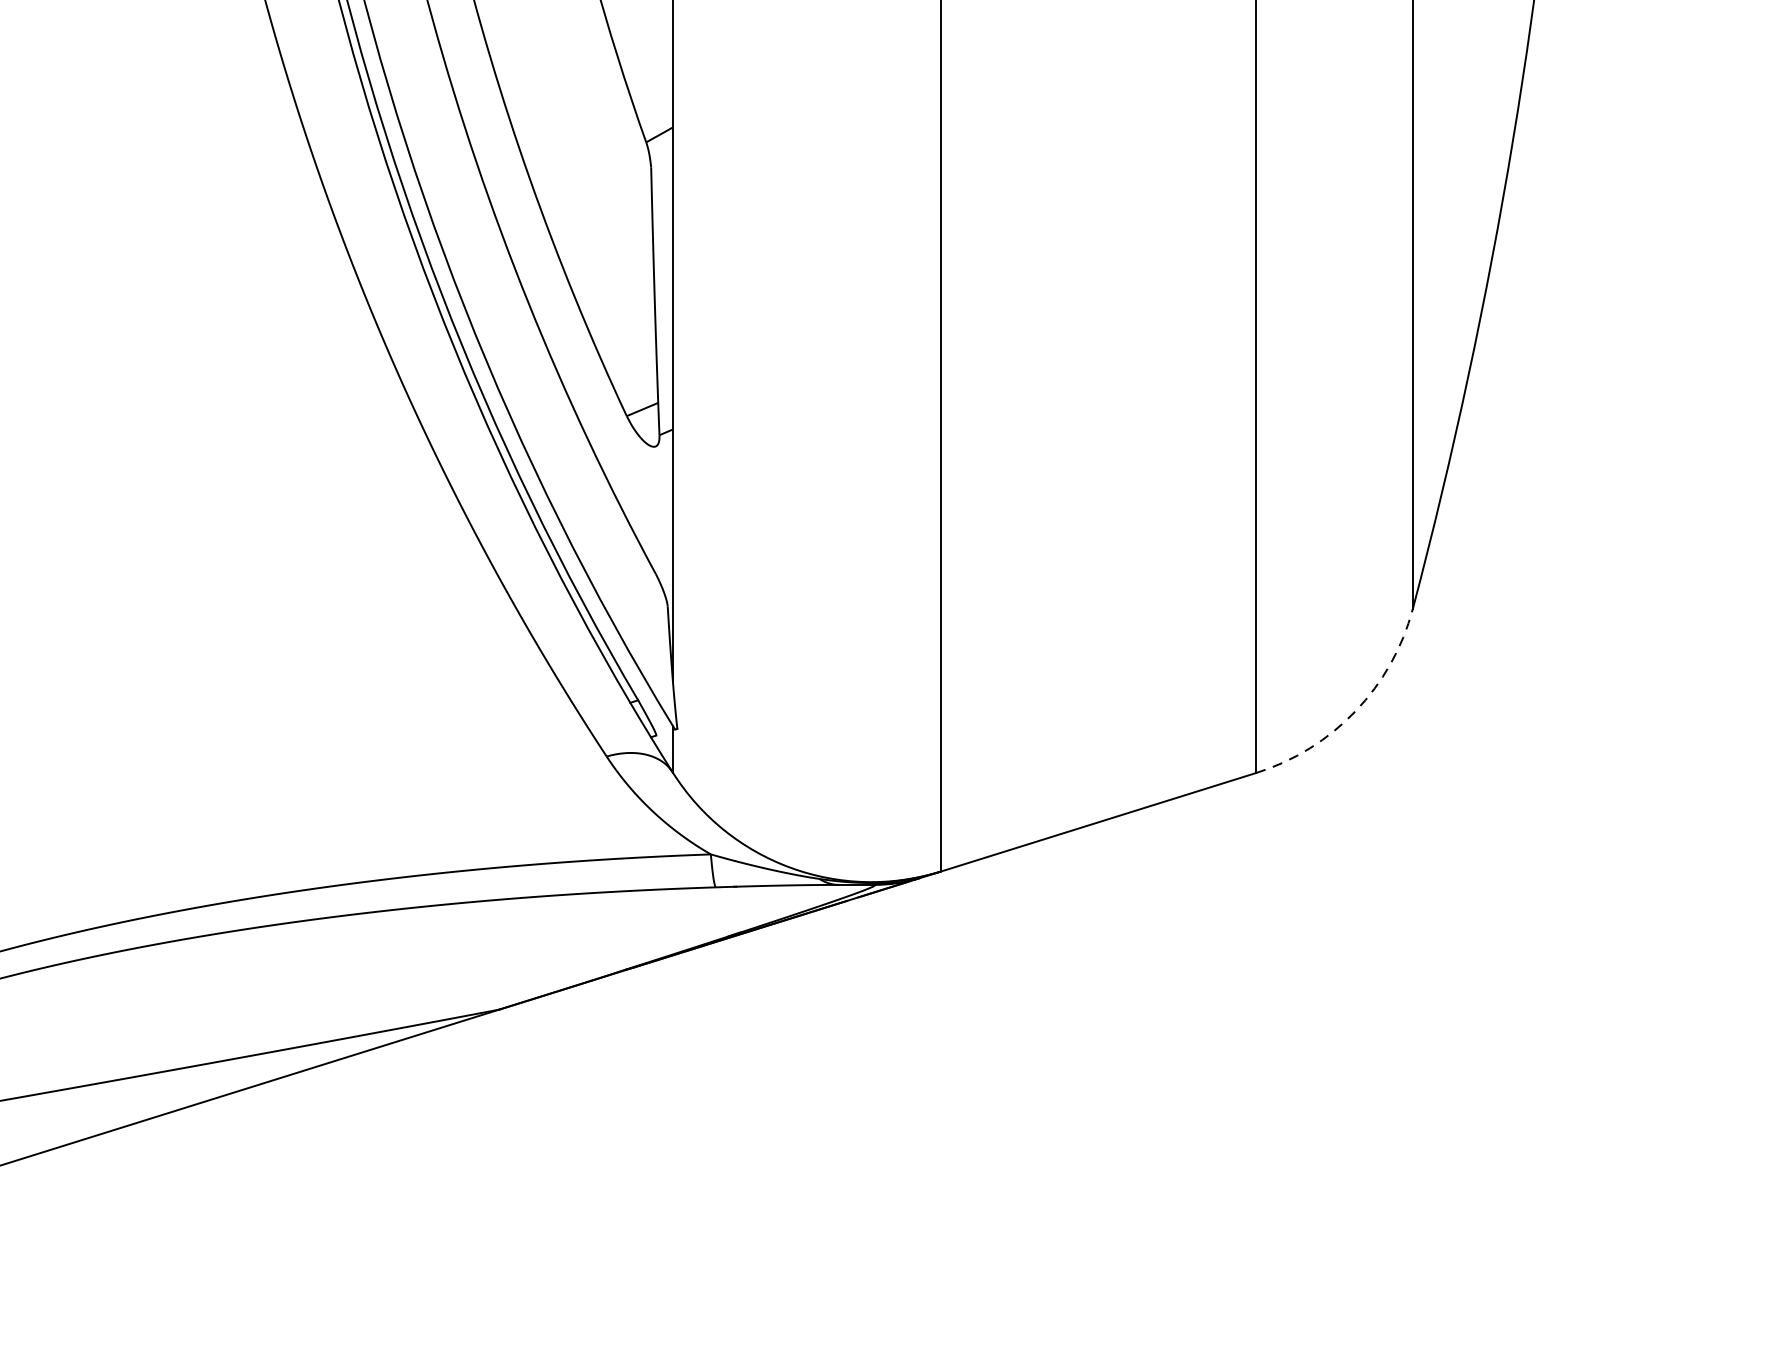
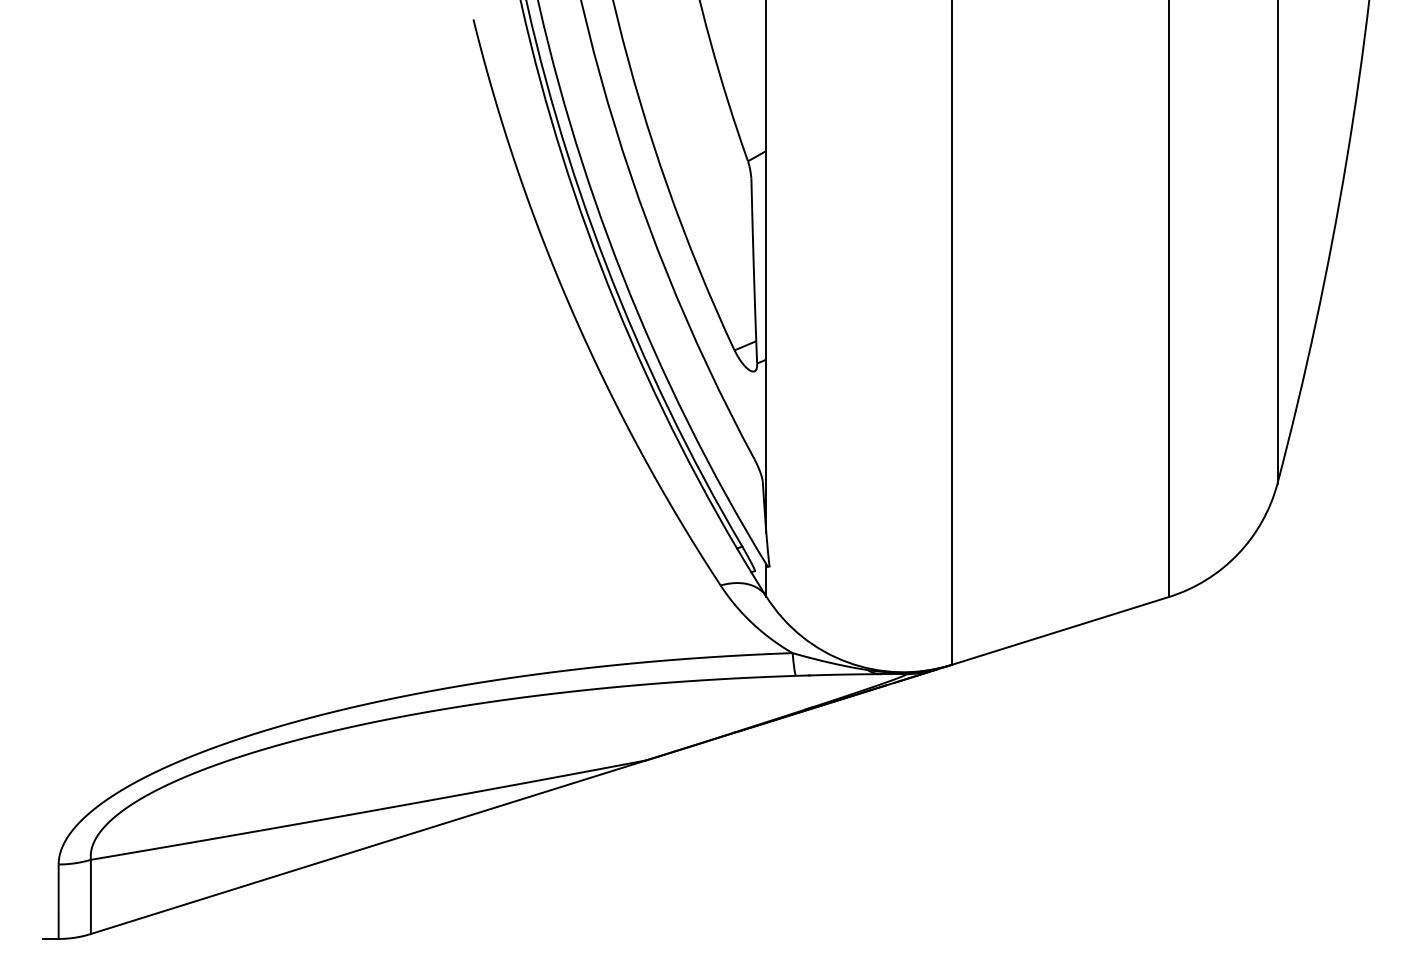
arc: (1354, 711) -> (1237, 554), dashed -> solid

